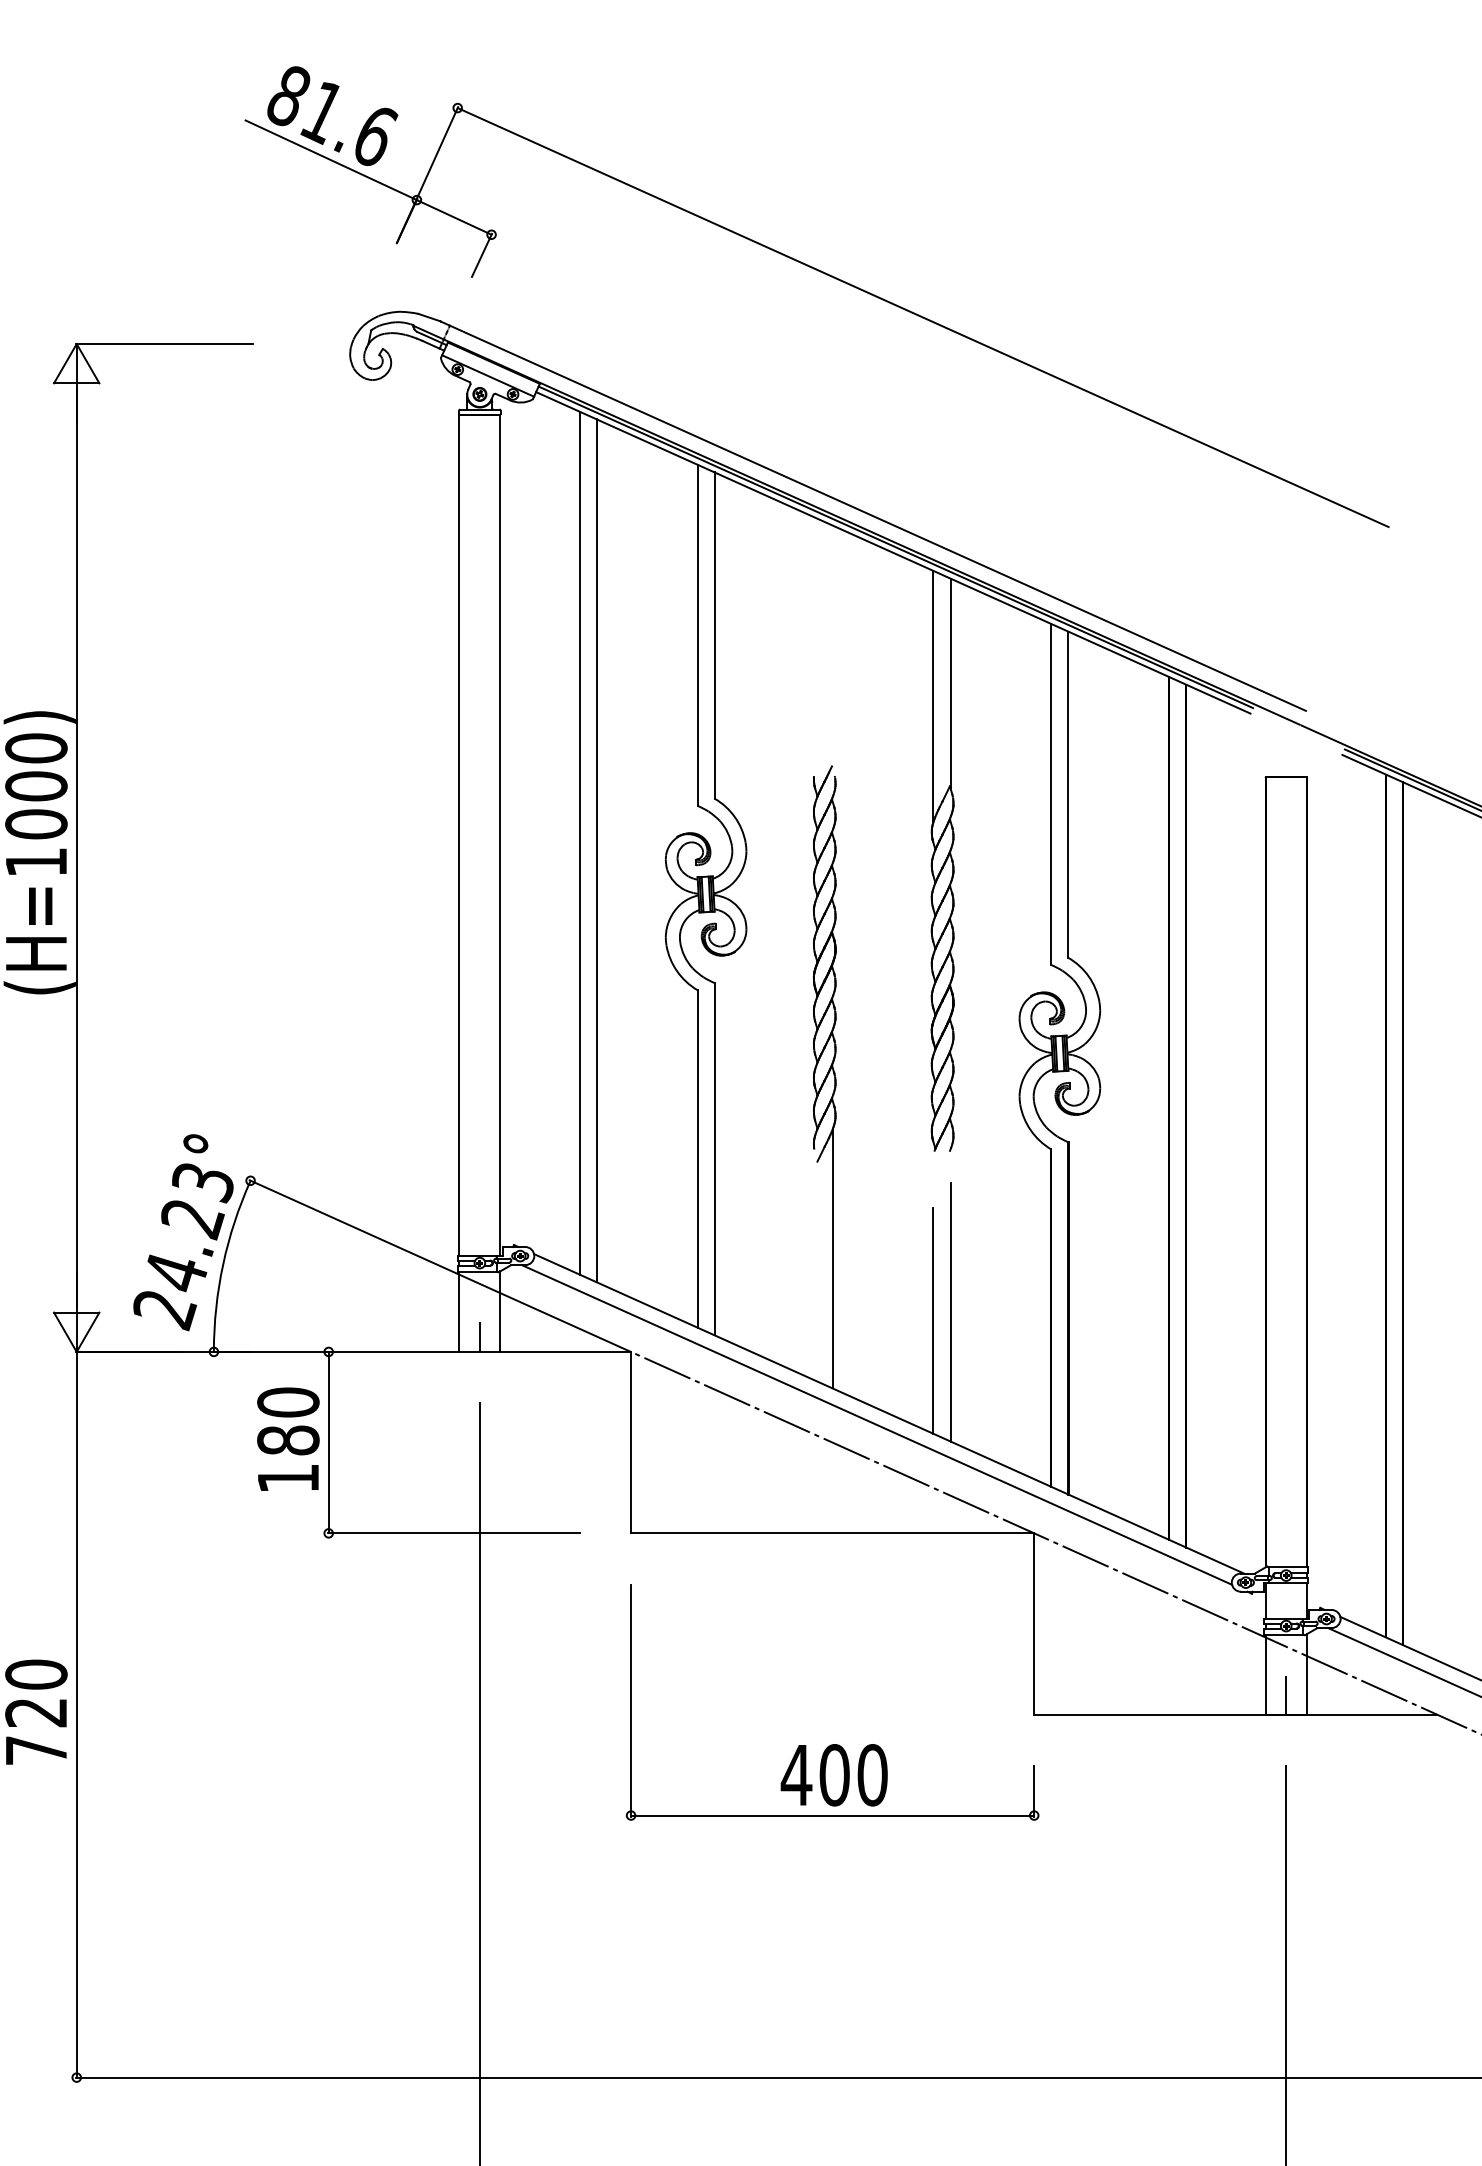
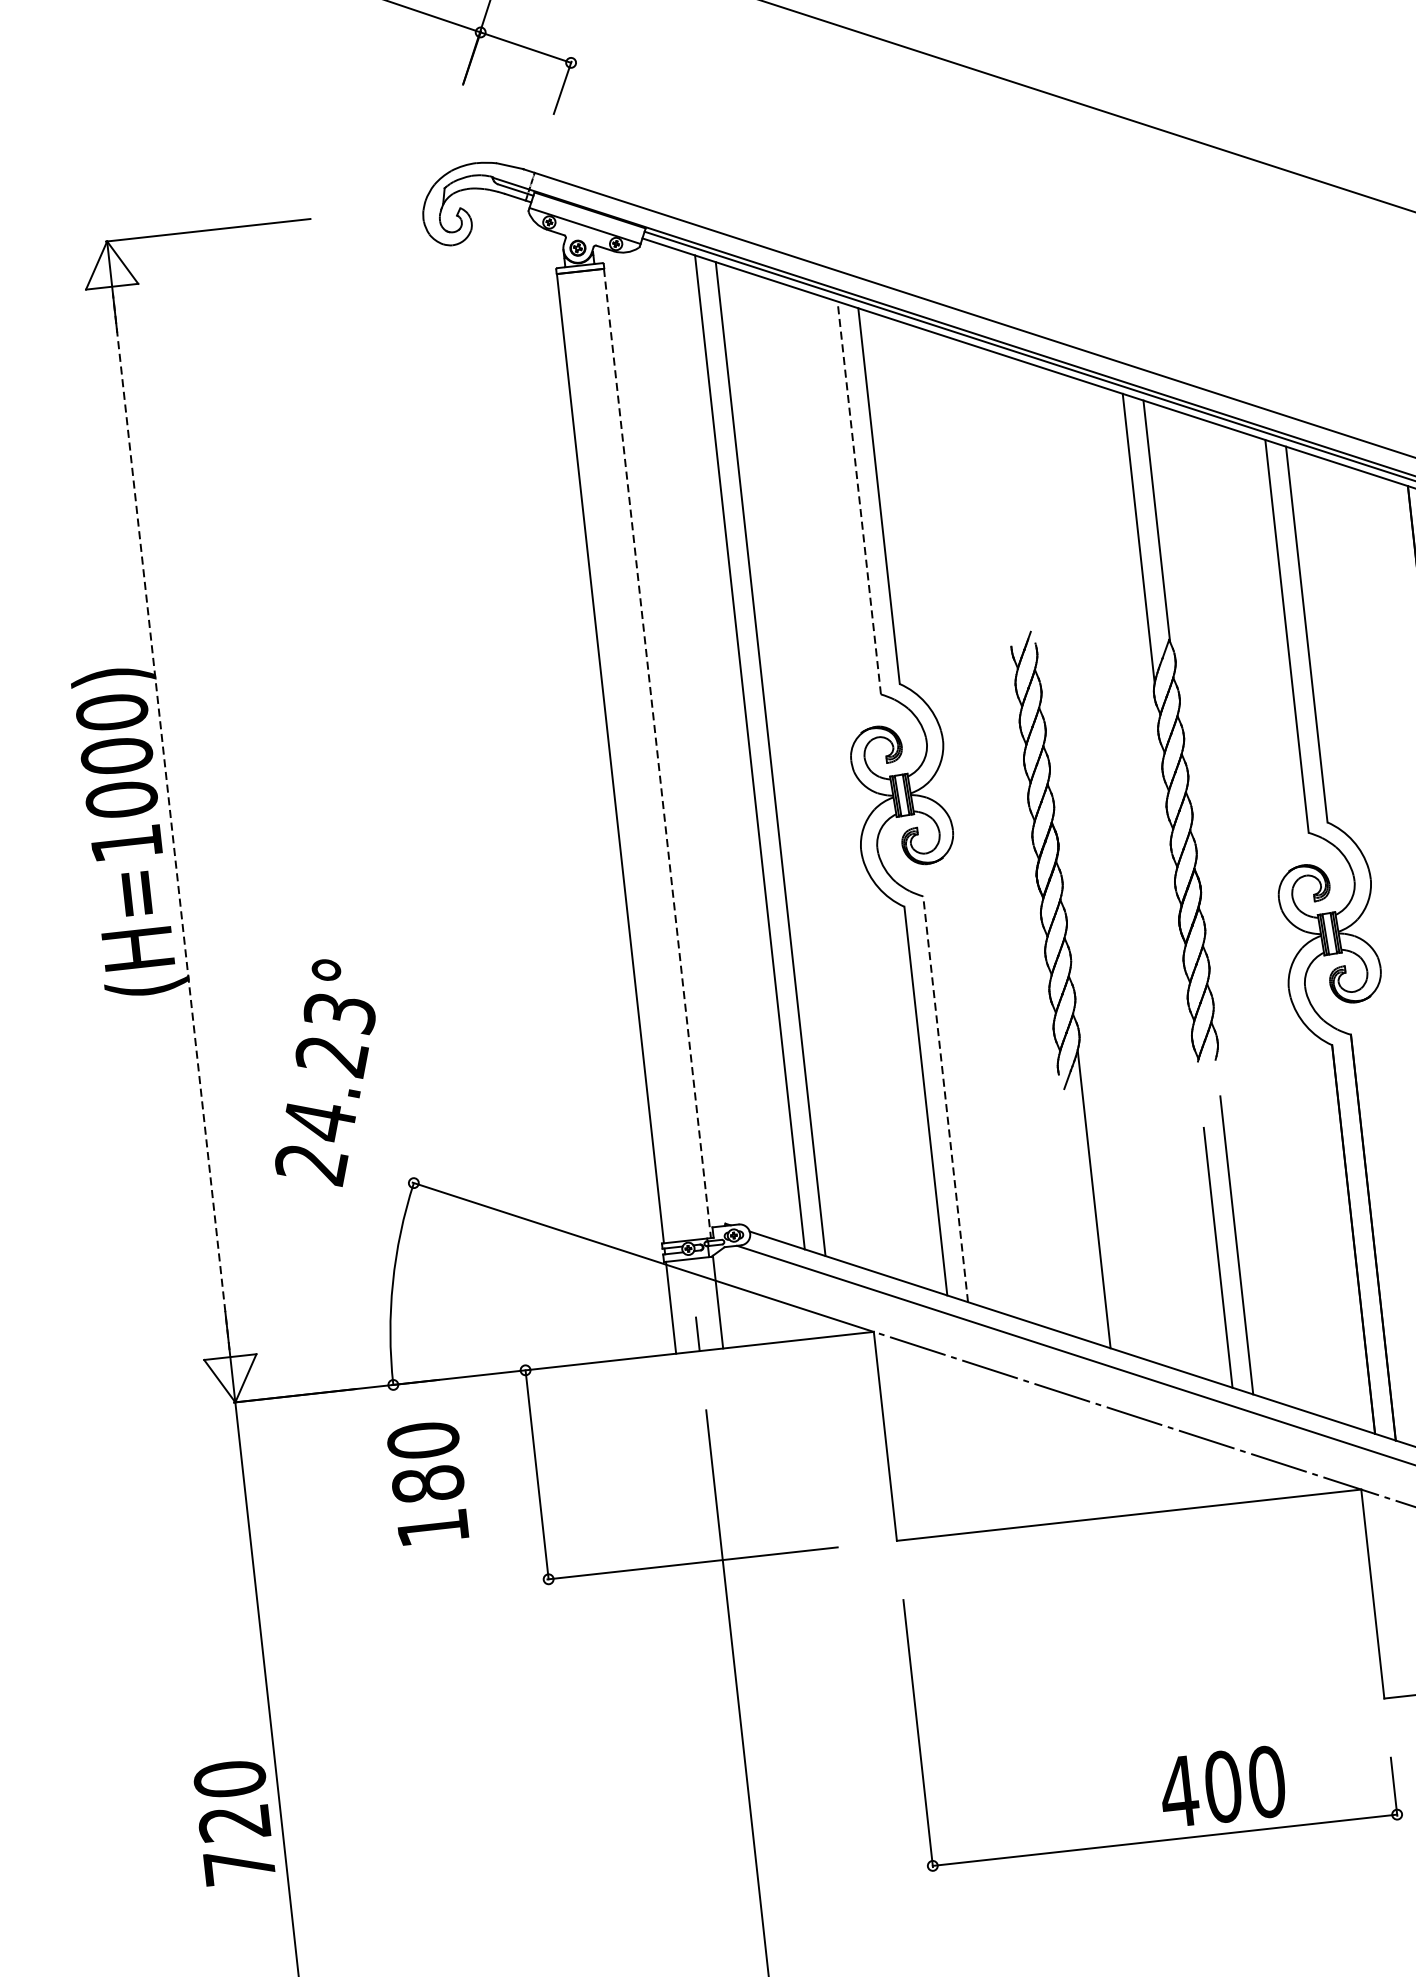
line: (697, 635) -> (859, 498), solid -> dashed
line: (500, 835) -> (657, 753), solid -> dashed
line: (76, 847) -> (170, 821), solid -> dashed
line: (714, 1158) -> (945, 1098), solid -> dashed
text: (183, 1232) -> (323, 1073), moved
text: (288, 1438) -> (428, 1482), moved
text: (833, 1775) -> (1221, 1787), moved

